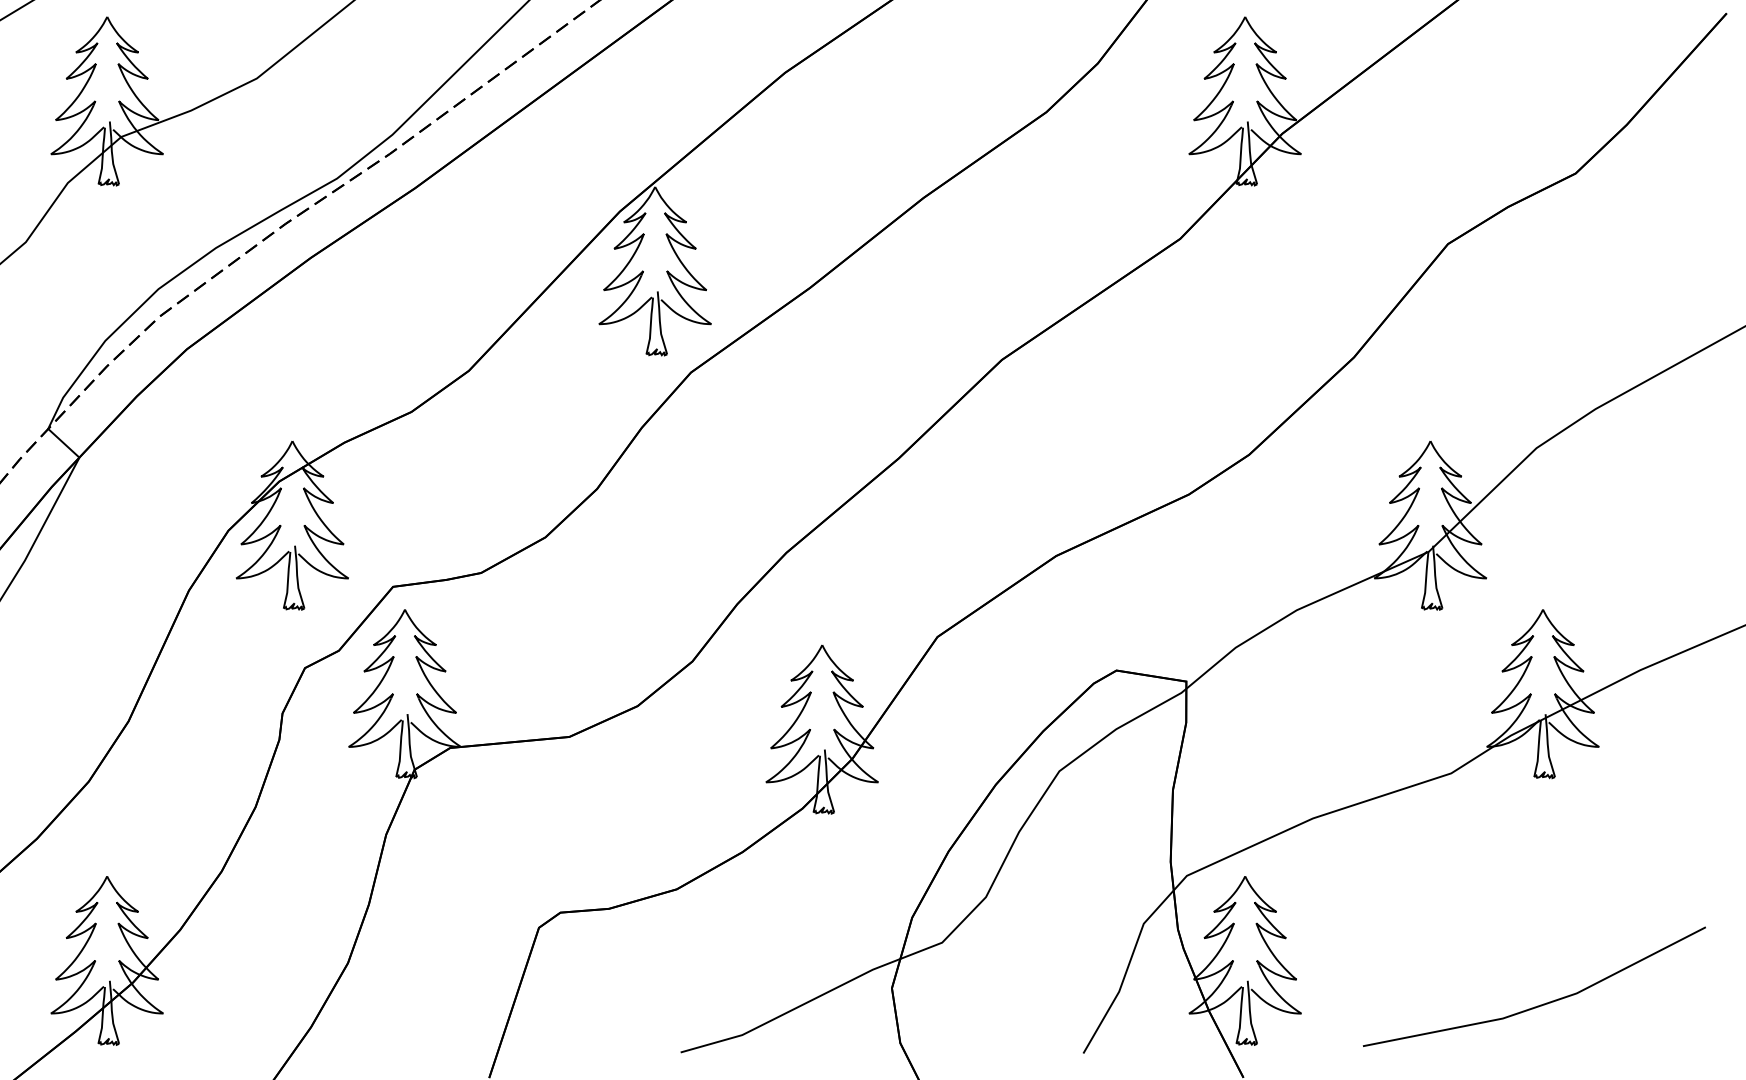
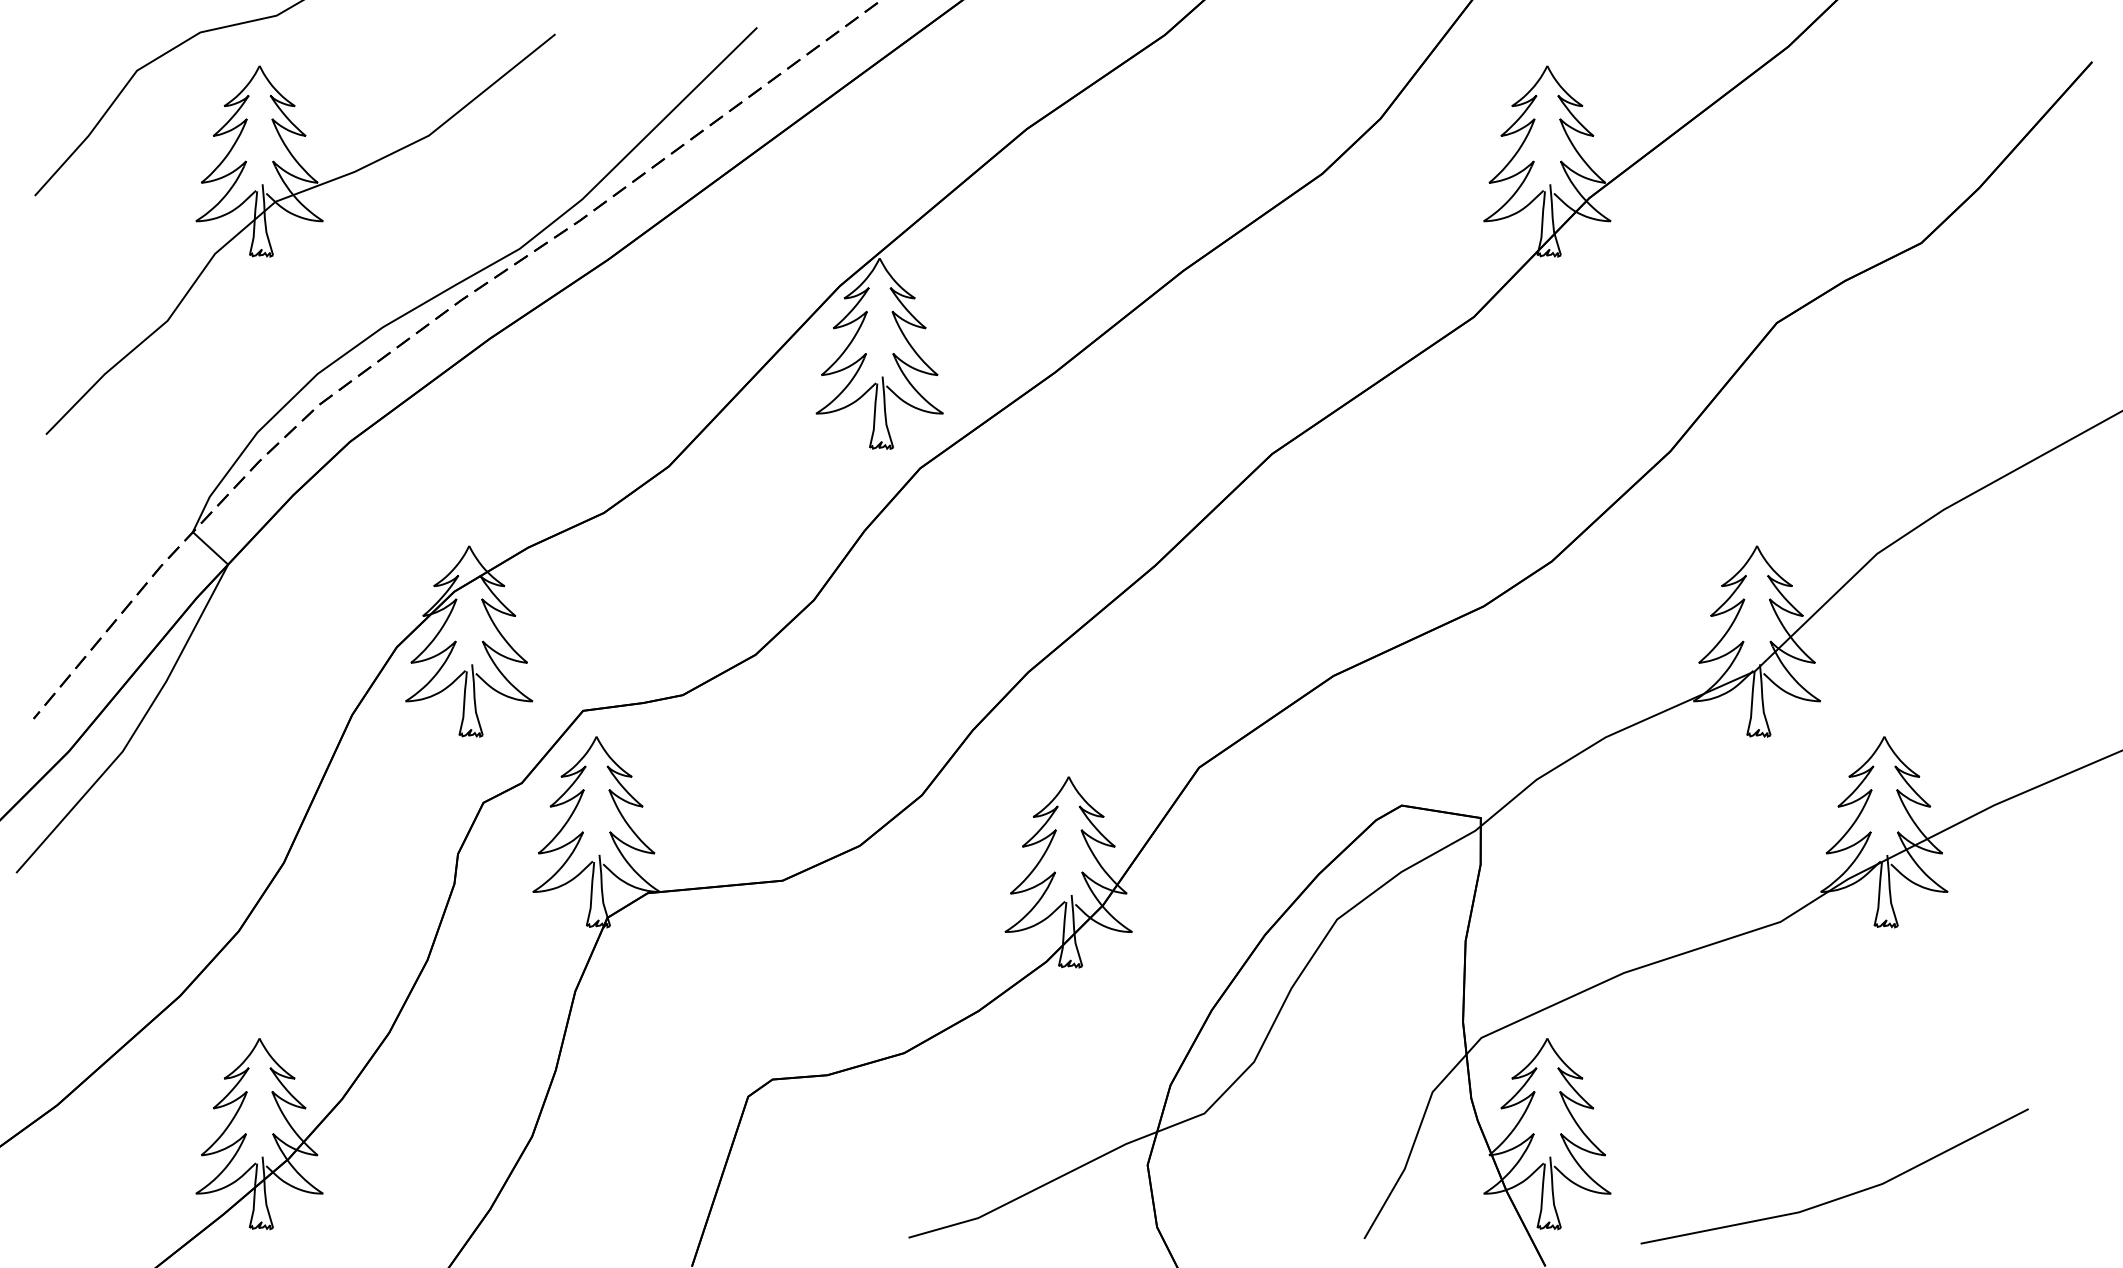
line: (1540, 1004) -> (1841, 1196), moved

